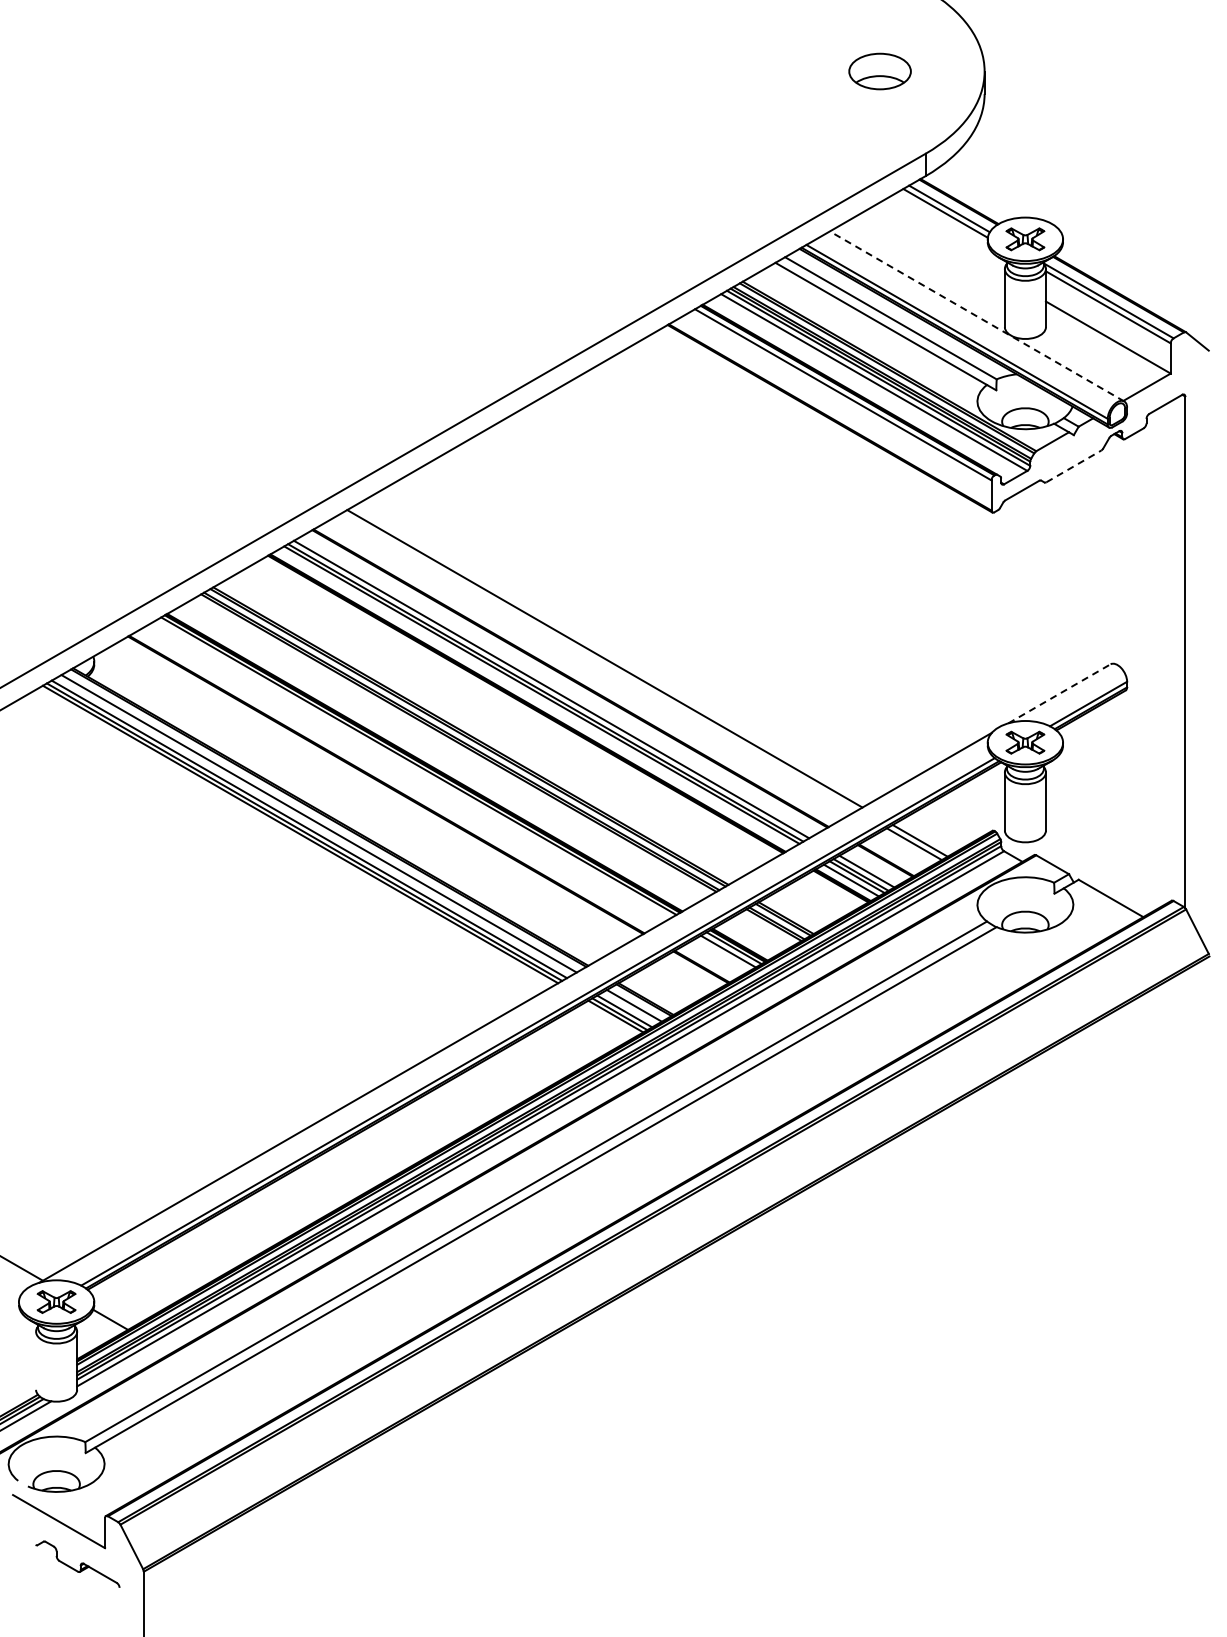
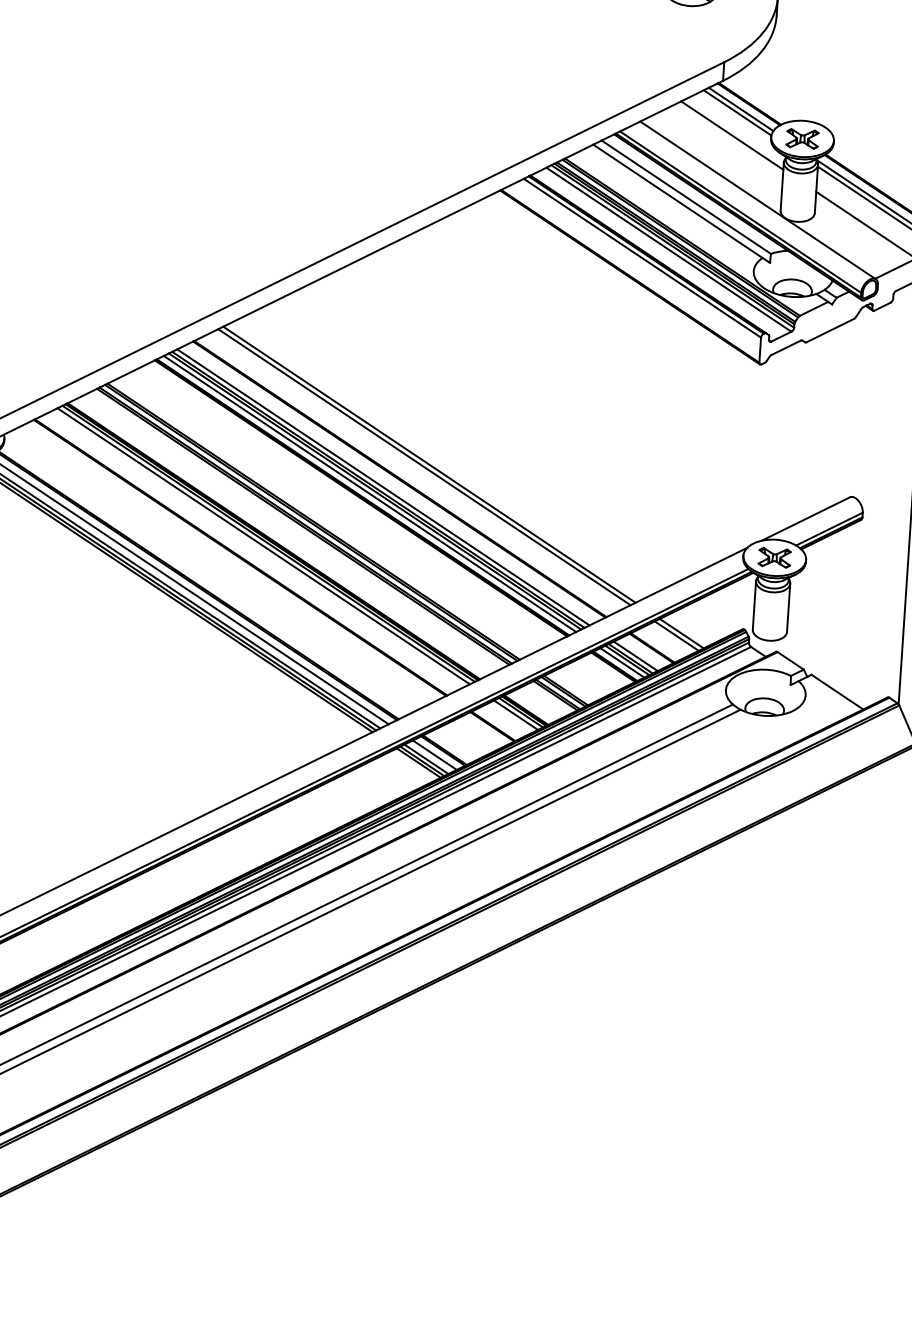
line: (940, 240) -> (731, 135), added
line: (977, 316) -> (758, 200), dashed -> solid
line: (1073, 466) -> (830, 330), dashed -> solid
line: (598, 661) -> (423, 466), added
line: (1059, 693) -> (805, 518), dashed -> solid
line: (535, 698) -> (369, 493), added
line: (412, 769) -> (263, 546), added

